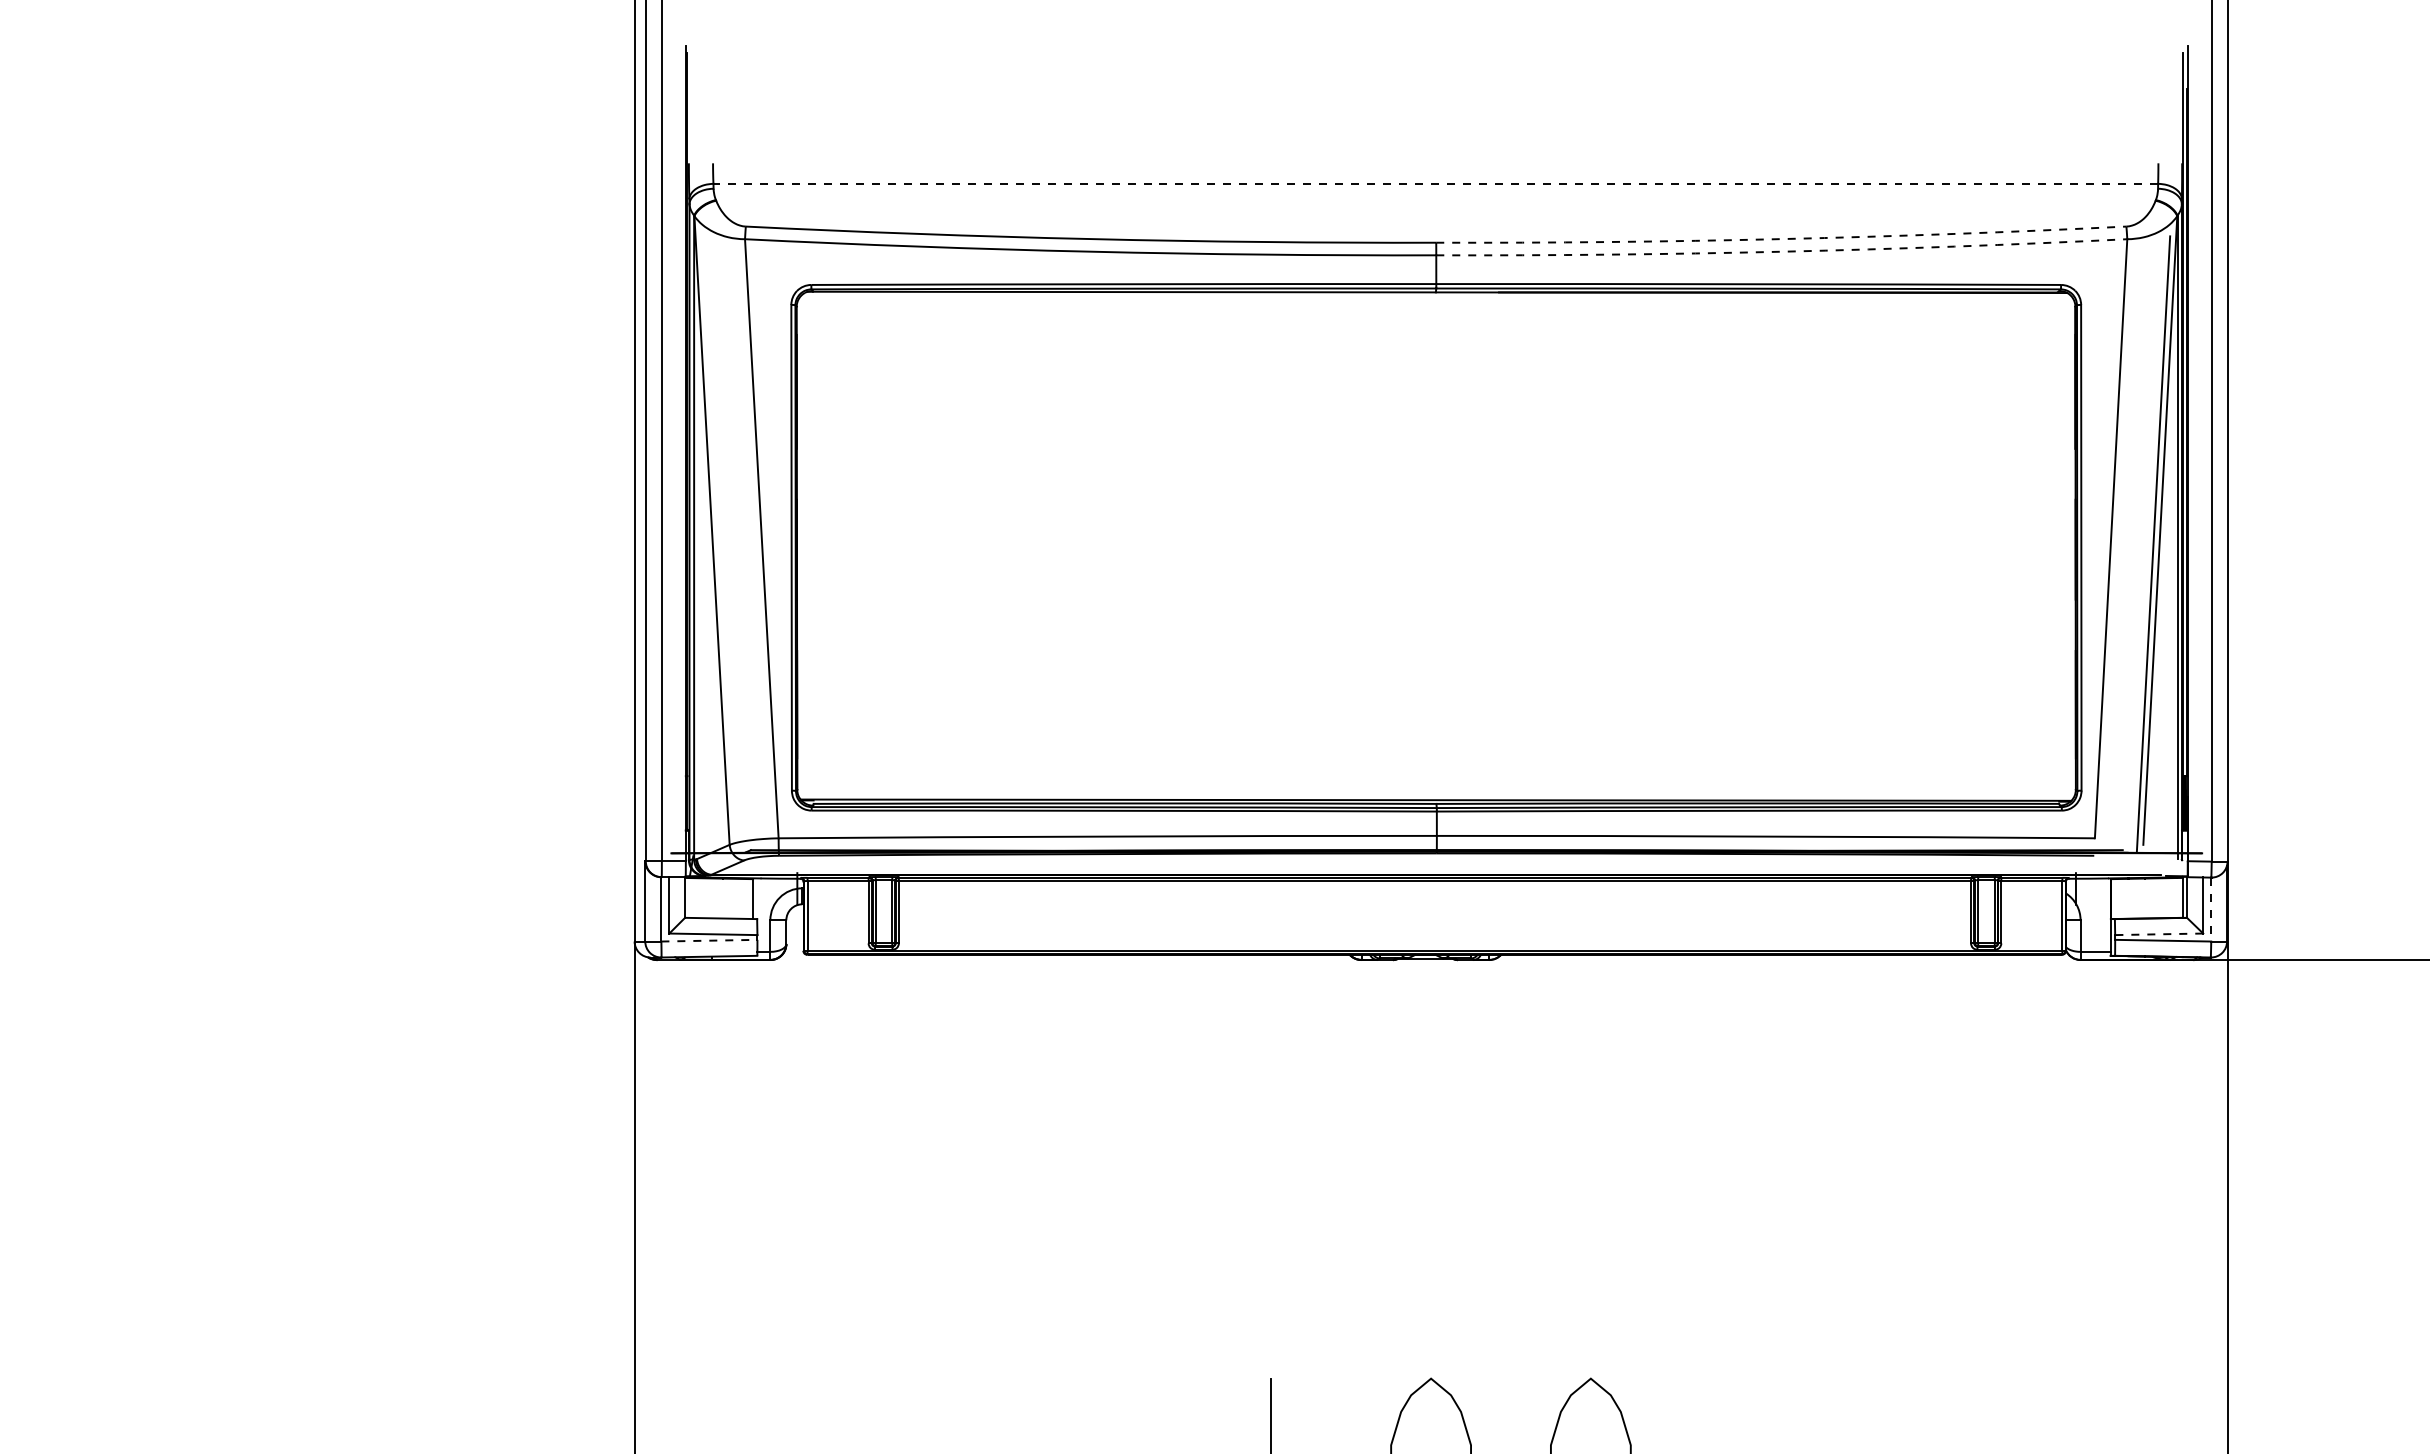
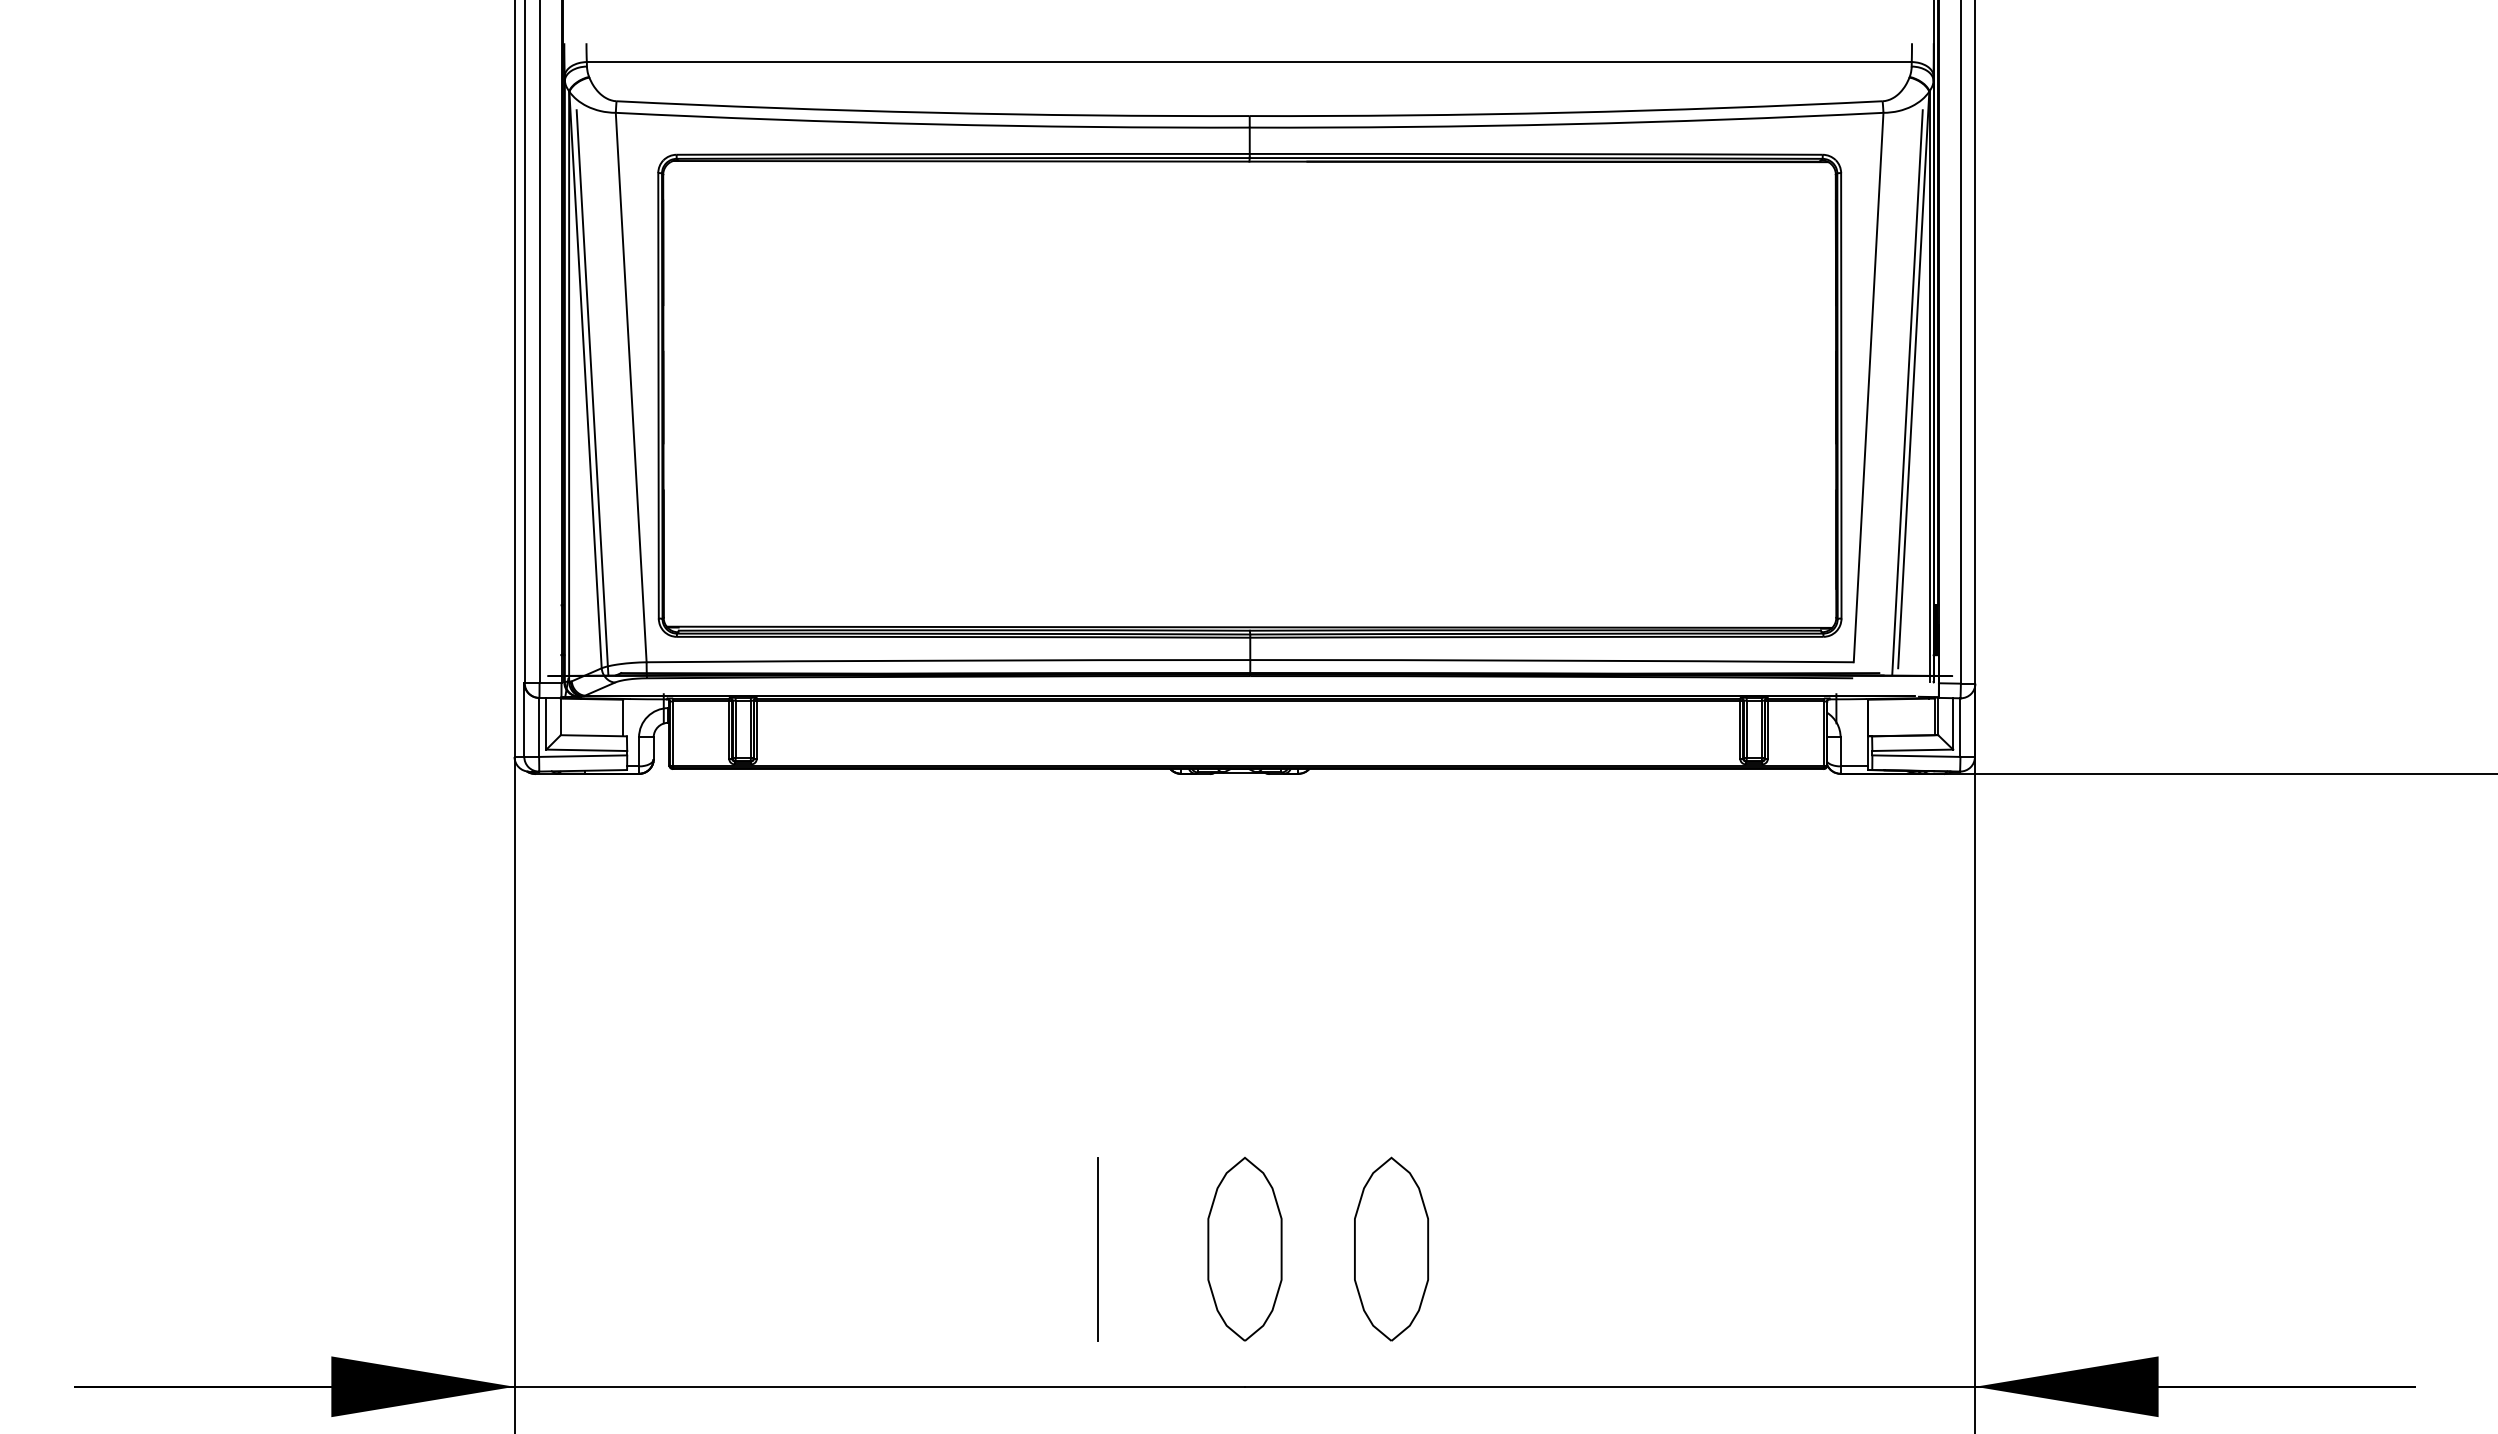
line: (1434, 184) -> (1248, 62), dashed -> solid
arc: (1781, 238) -> (1566, 112), dashed -> solid
arc: (1781, 251) -> (1566, 124), dashed -> solid
line: (719, 544) -> (592, 392), added
line: (2211, 910) -> (1960, 728), dashed -> solid
line: (2158, 934) -> (1912, 750), dashed -> solid
line: (709, 941) -> (583, 756), dashed -> solid

